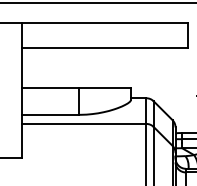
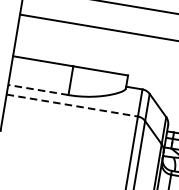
line: (50, 114) -> (38, 89), solid -> dashed
line: (84, 123) -> (72, 105), solid -> dashed

